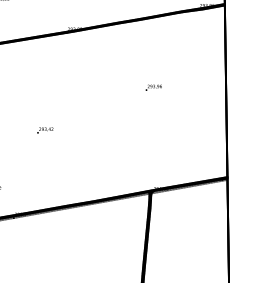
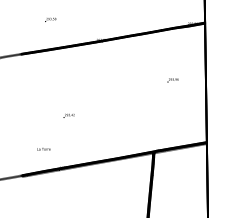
text: (153, 87) -> (172, 80), moved
text: (44, 129) -> (68, 115), moved

